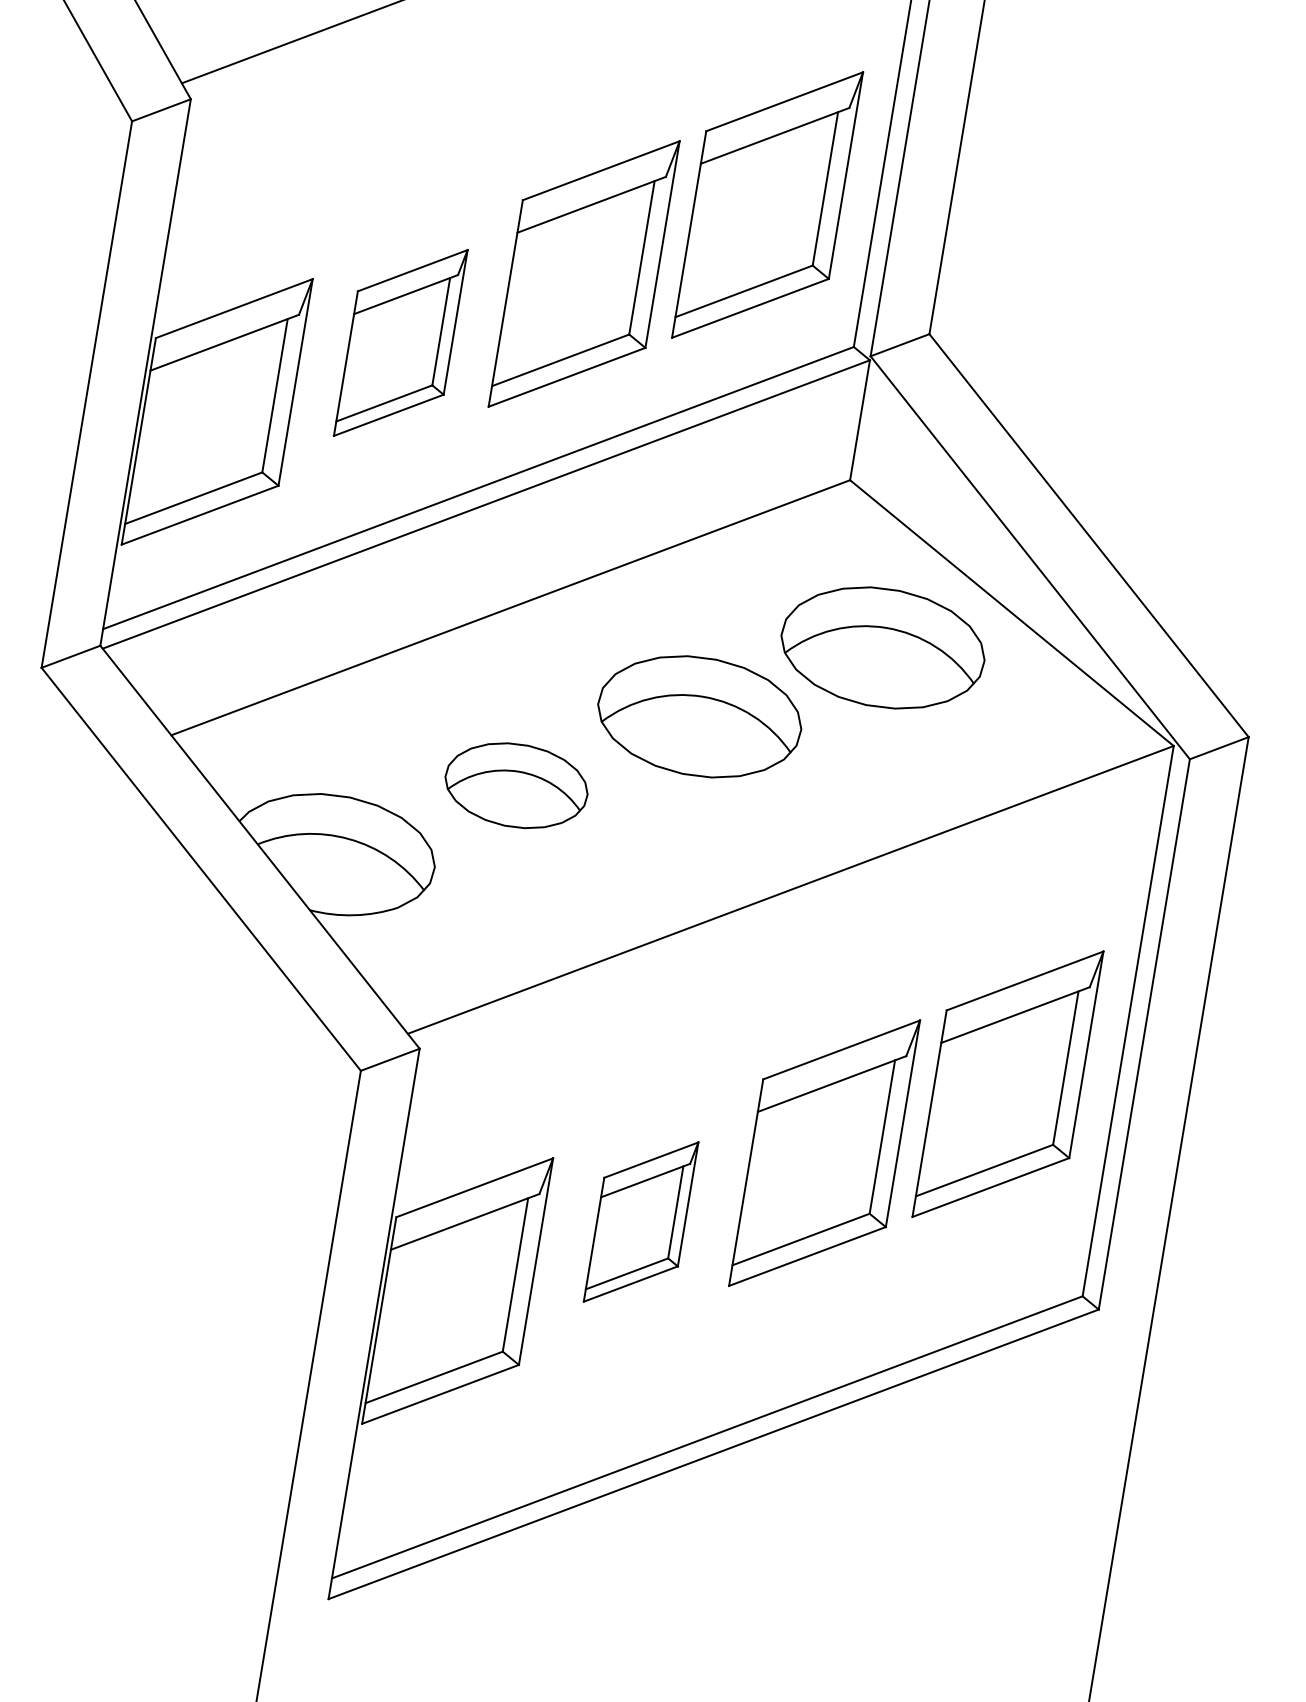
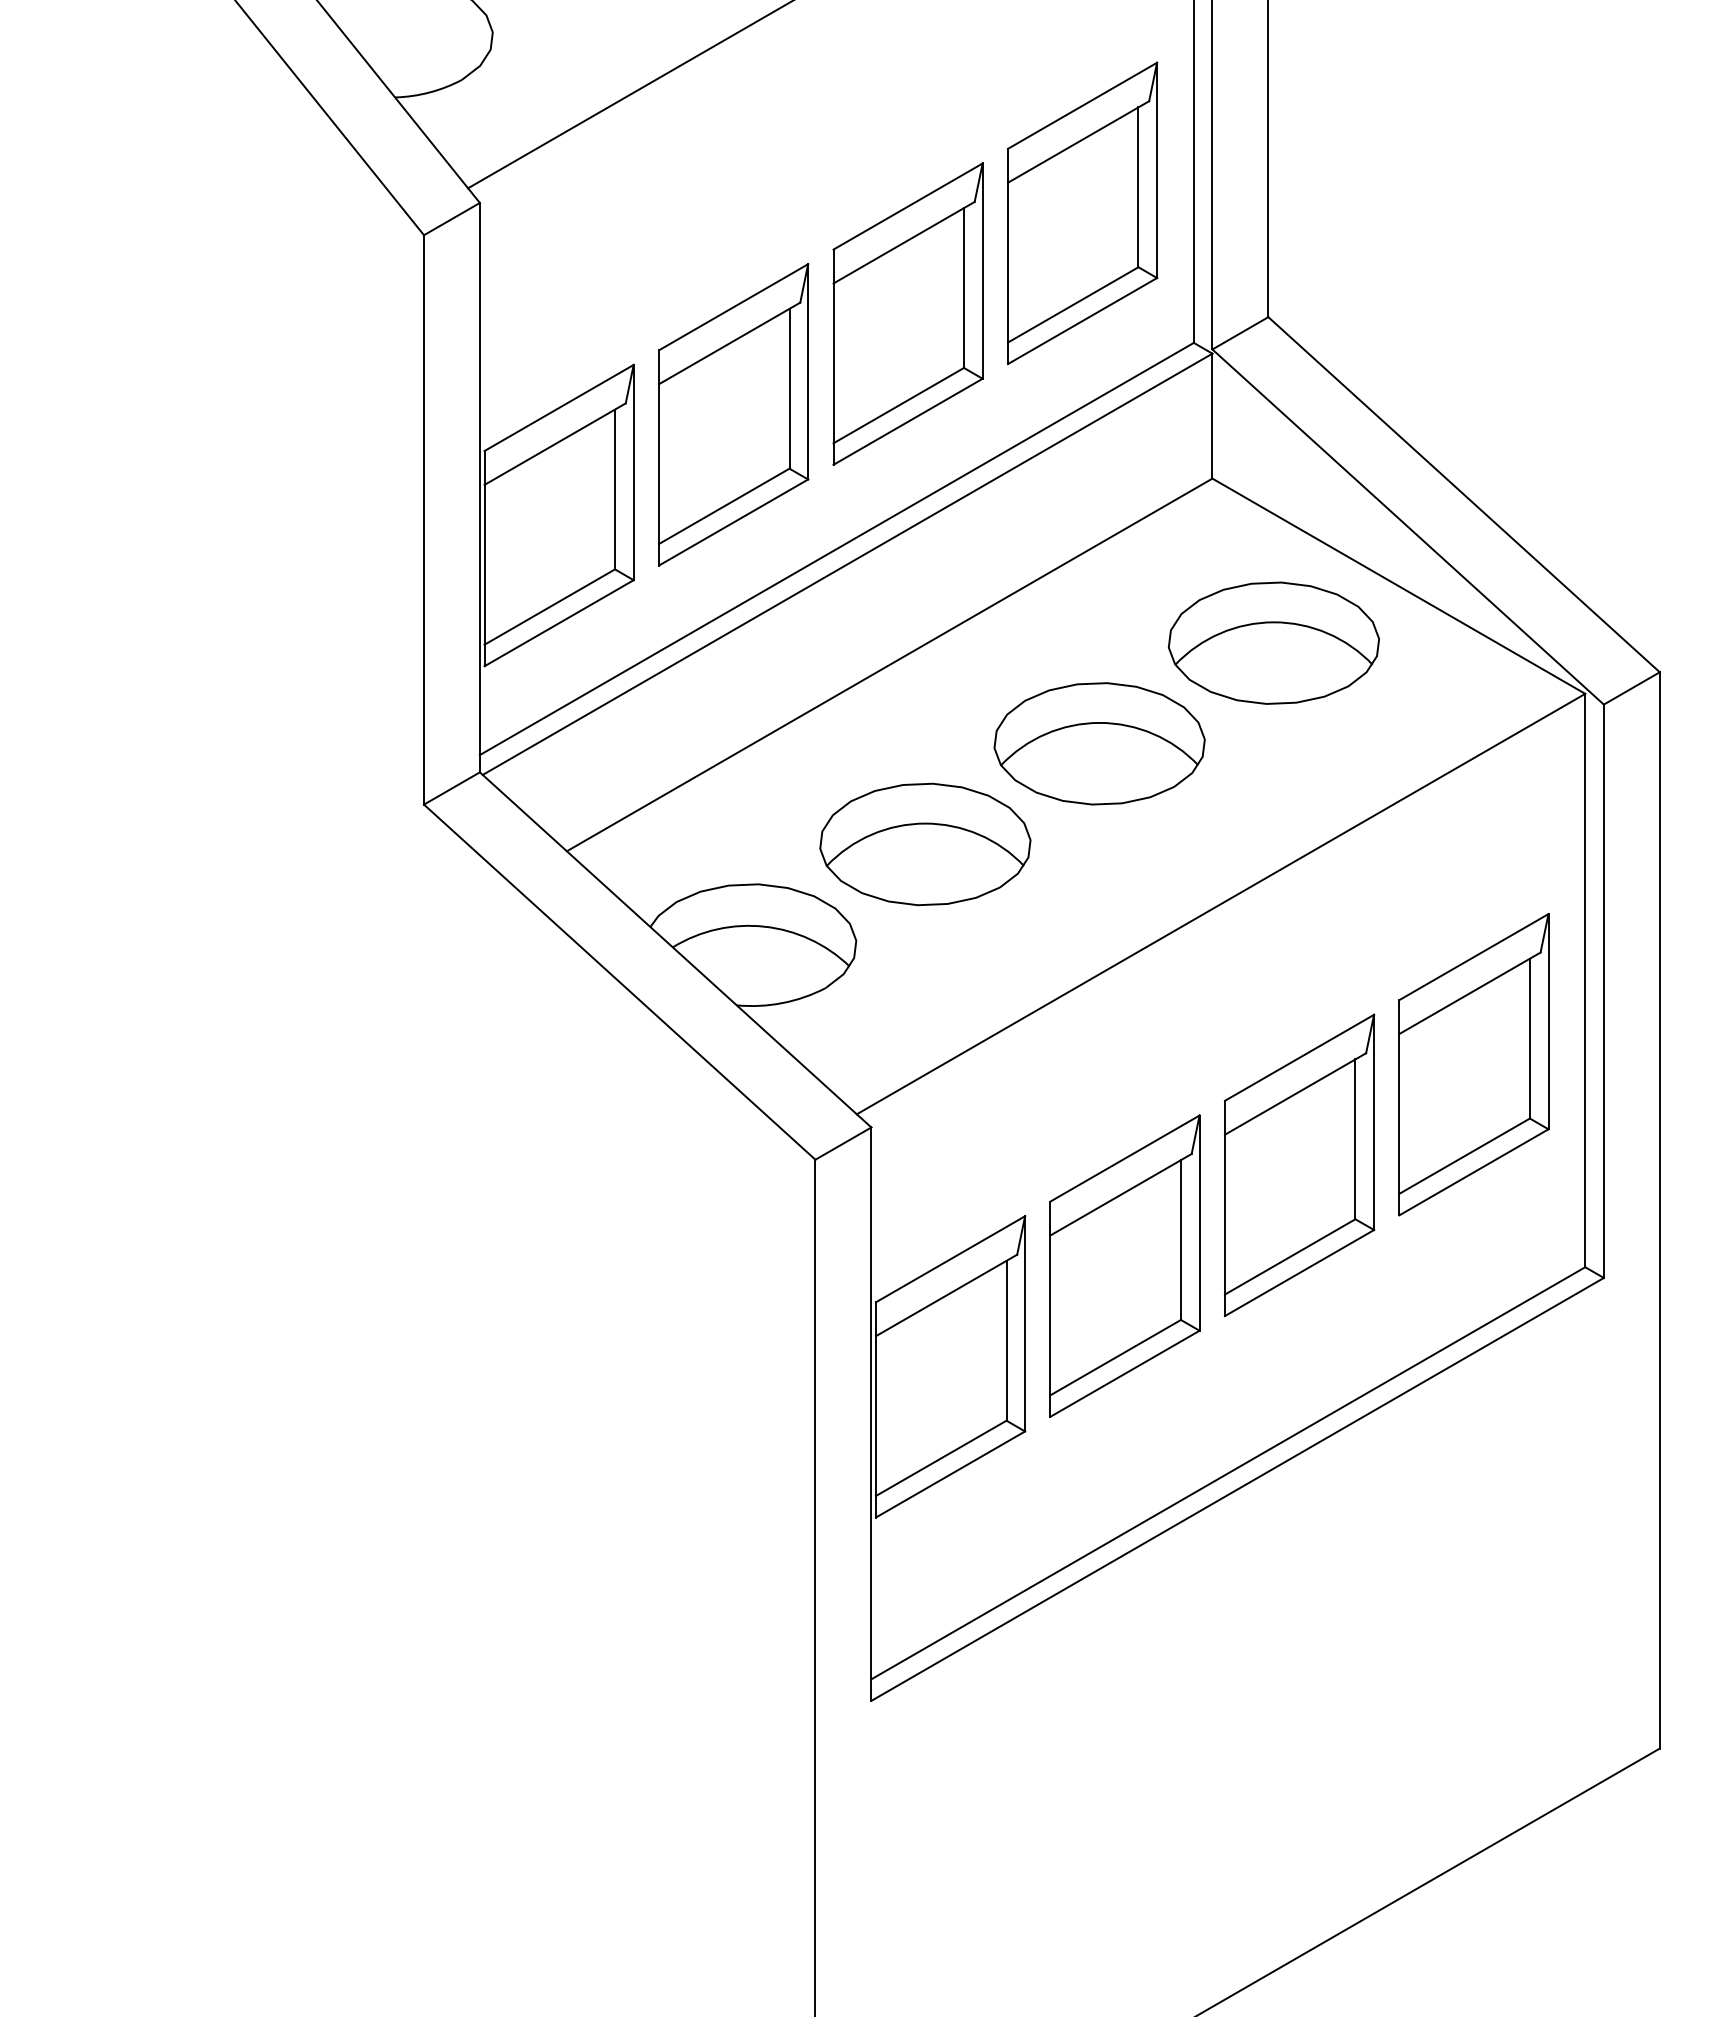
part: (400, 342) -> (733, 414), size x1.43
part: (516, 785) -> (925, 844), size x1.43
part: (640, 1221) -> (1124, 1265), size x1.67

